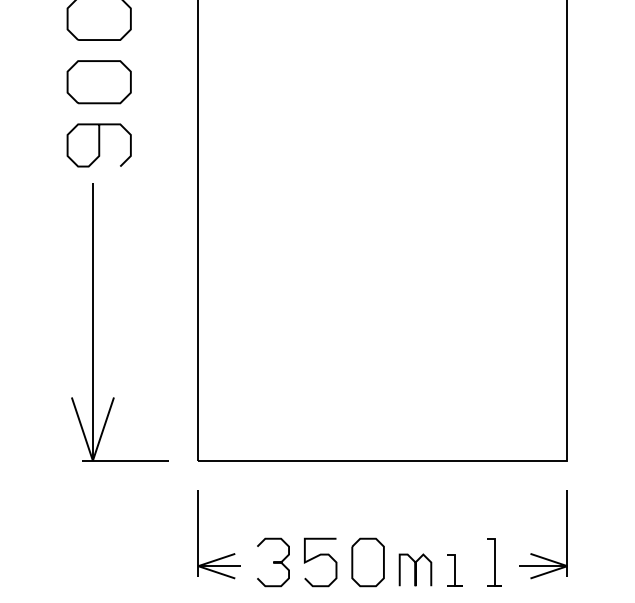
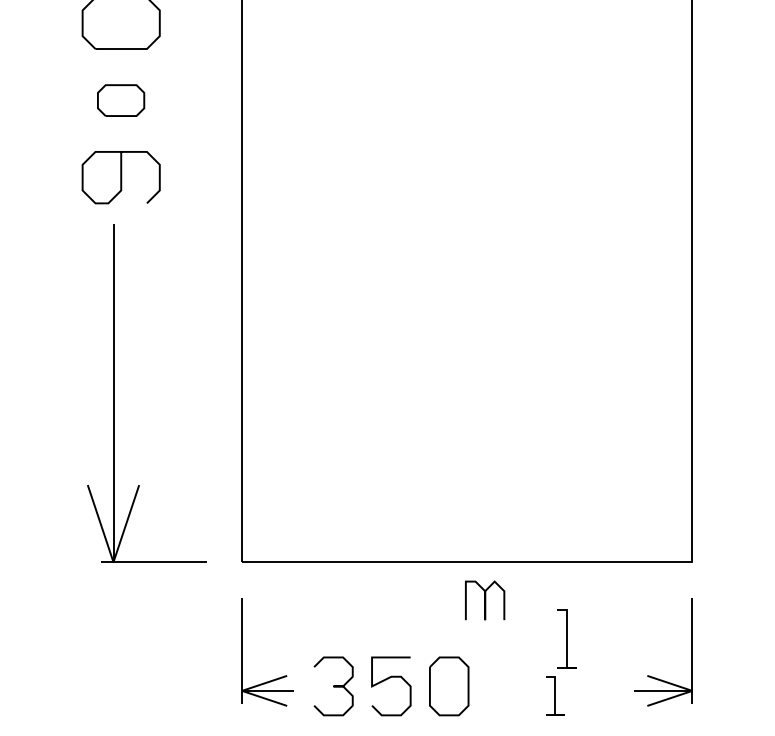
part: (98, 82) -> (120, 100), size x0.6
line: (494, 562) -> (566, 638), moved
curve: (415, 569) -> (485, 599), moved

